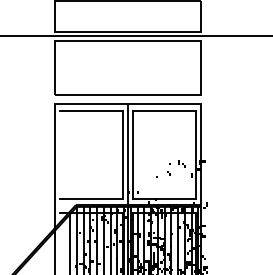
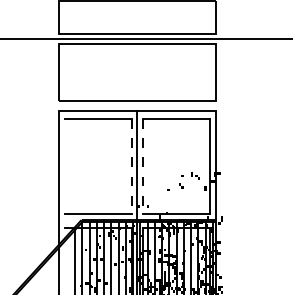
line: (122, 155) -> (131, 166), solid -> dashed
line: (133, 155) -> (143, 166), solid -> dashed

